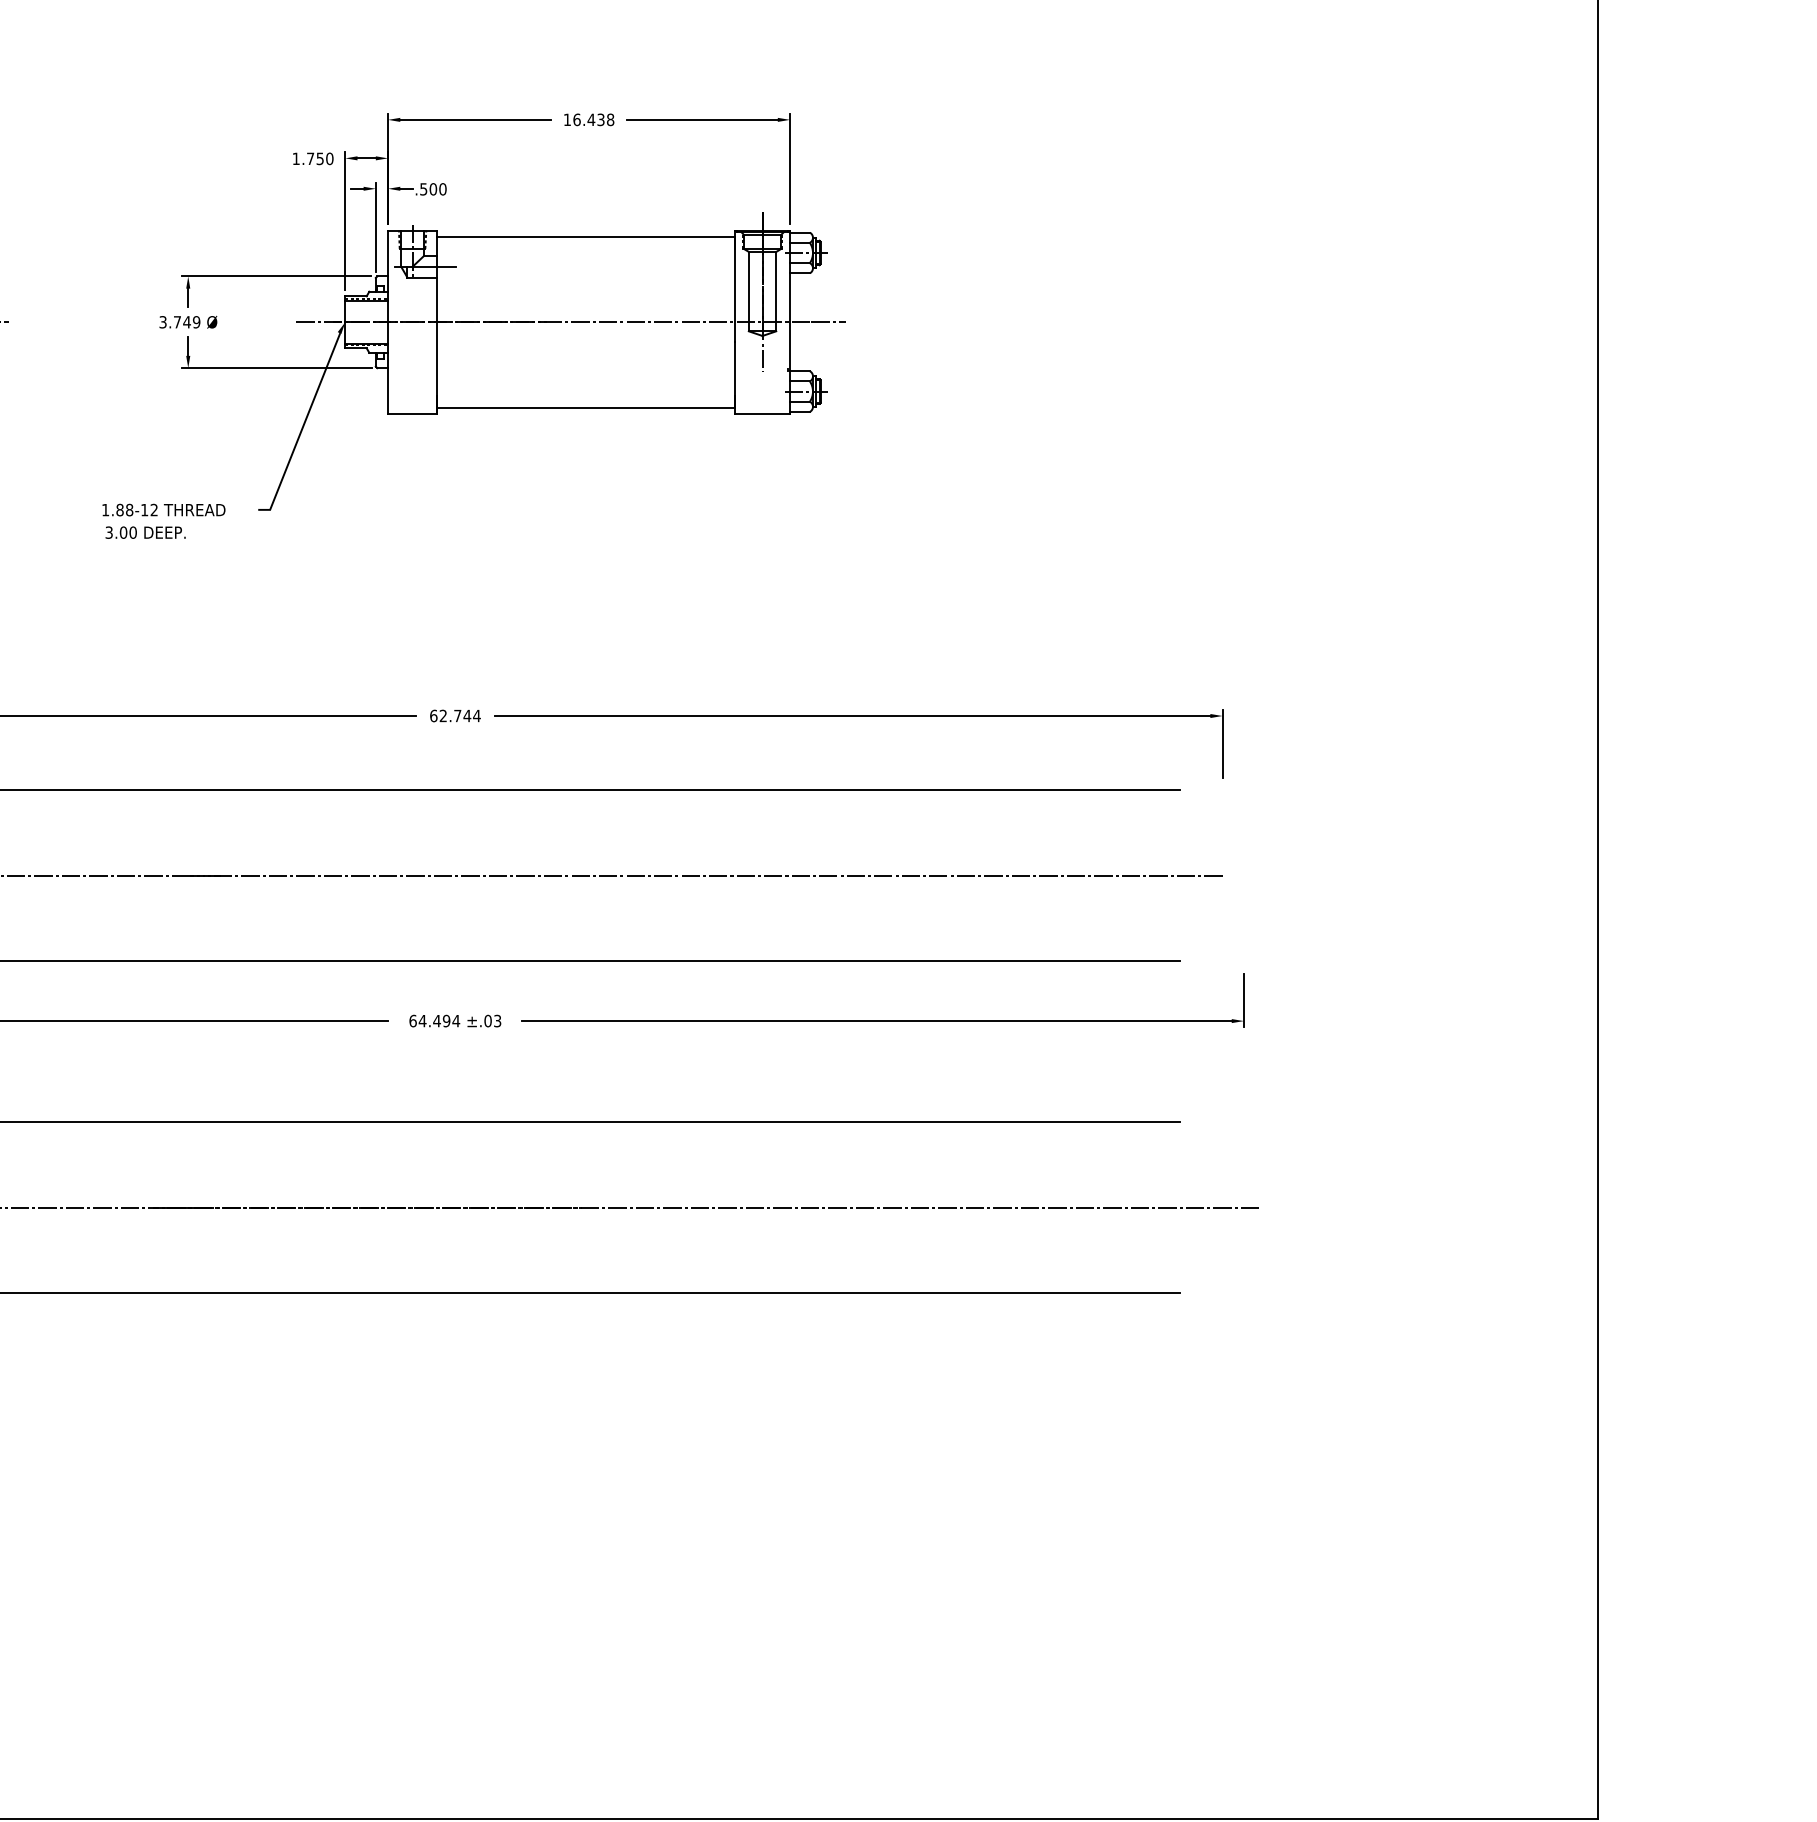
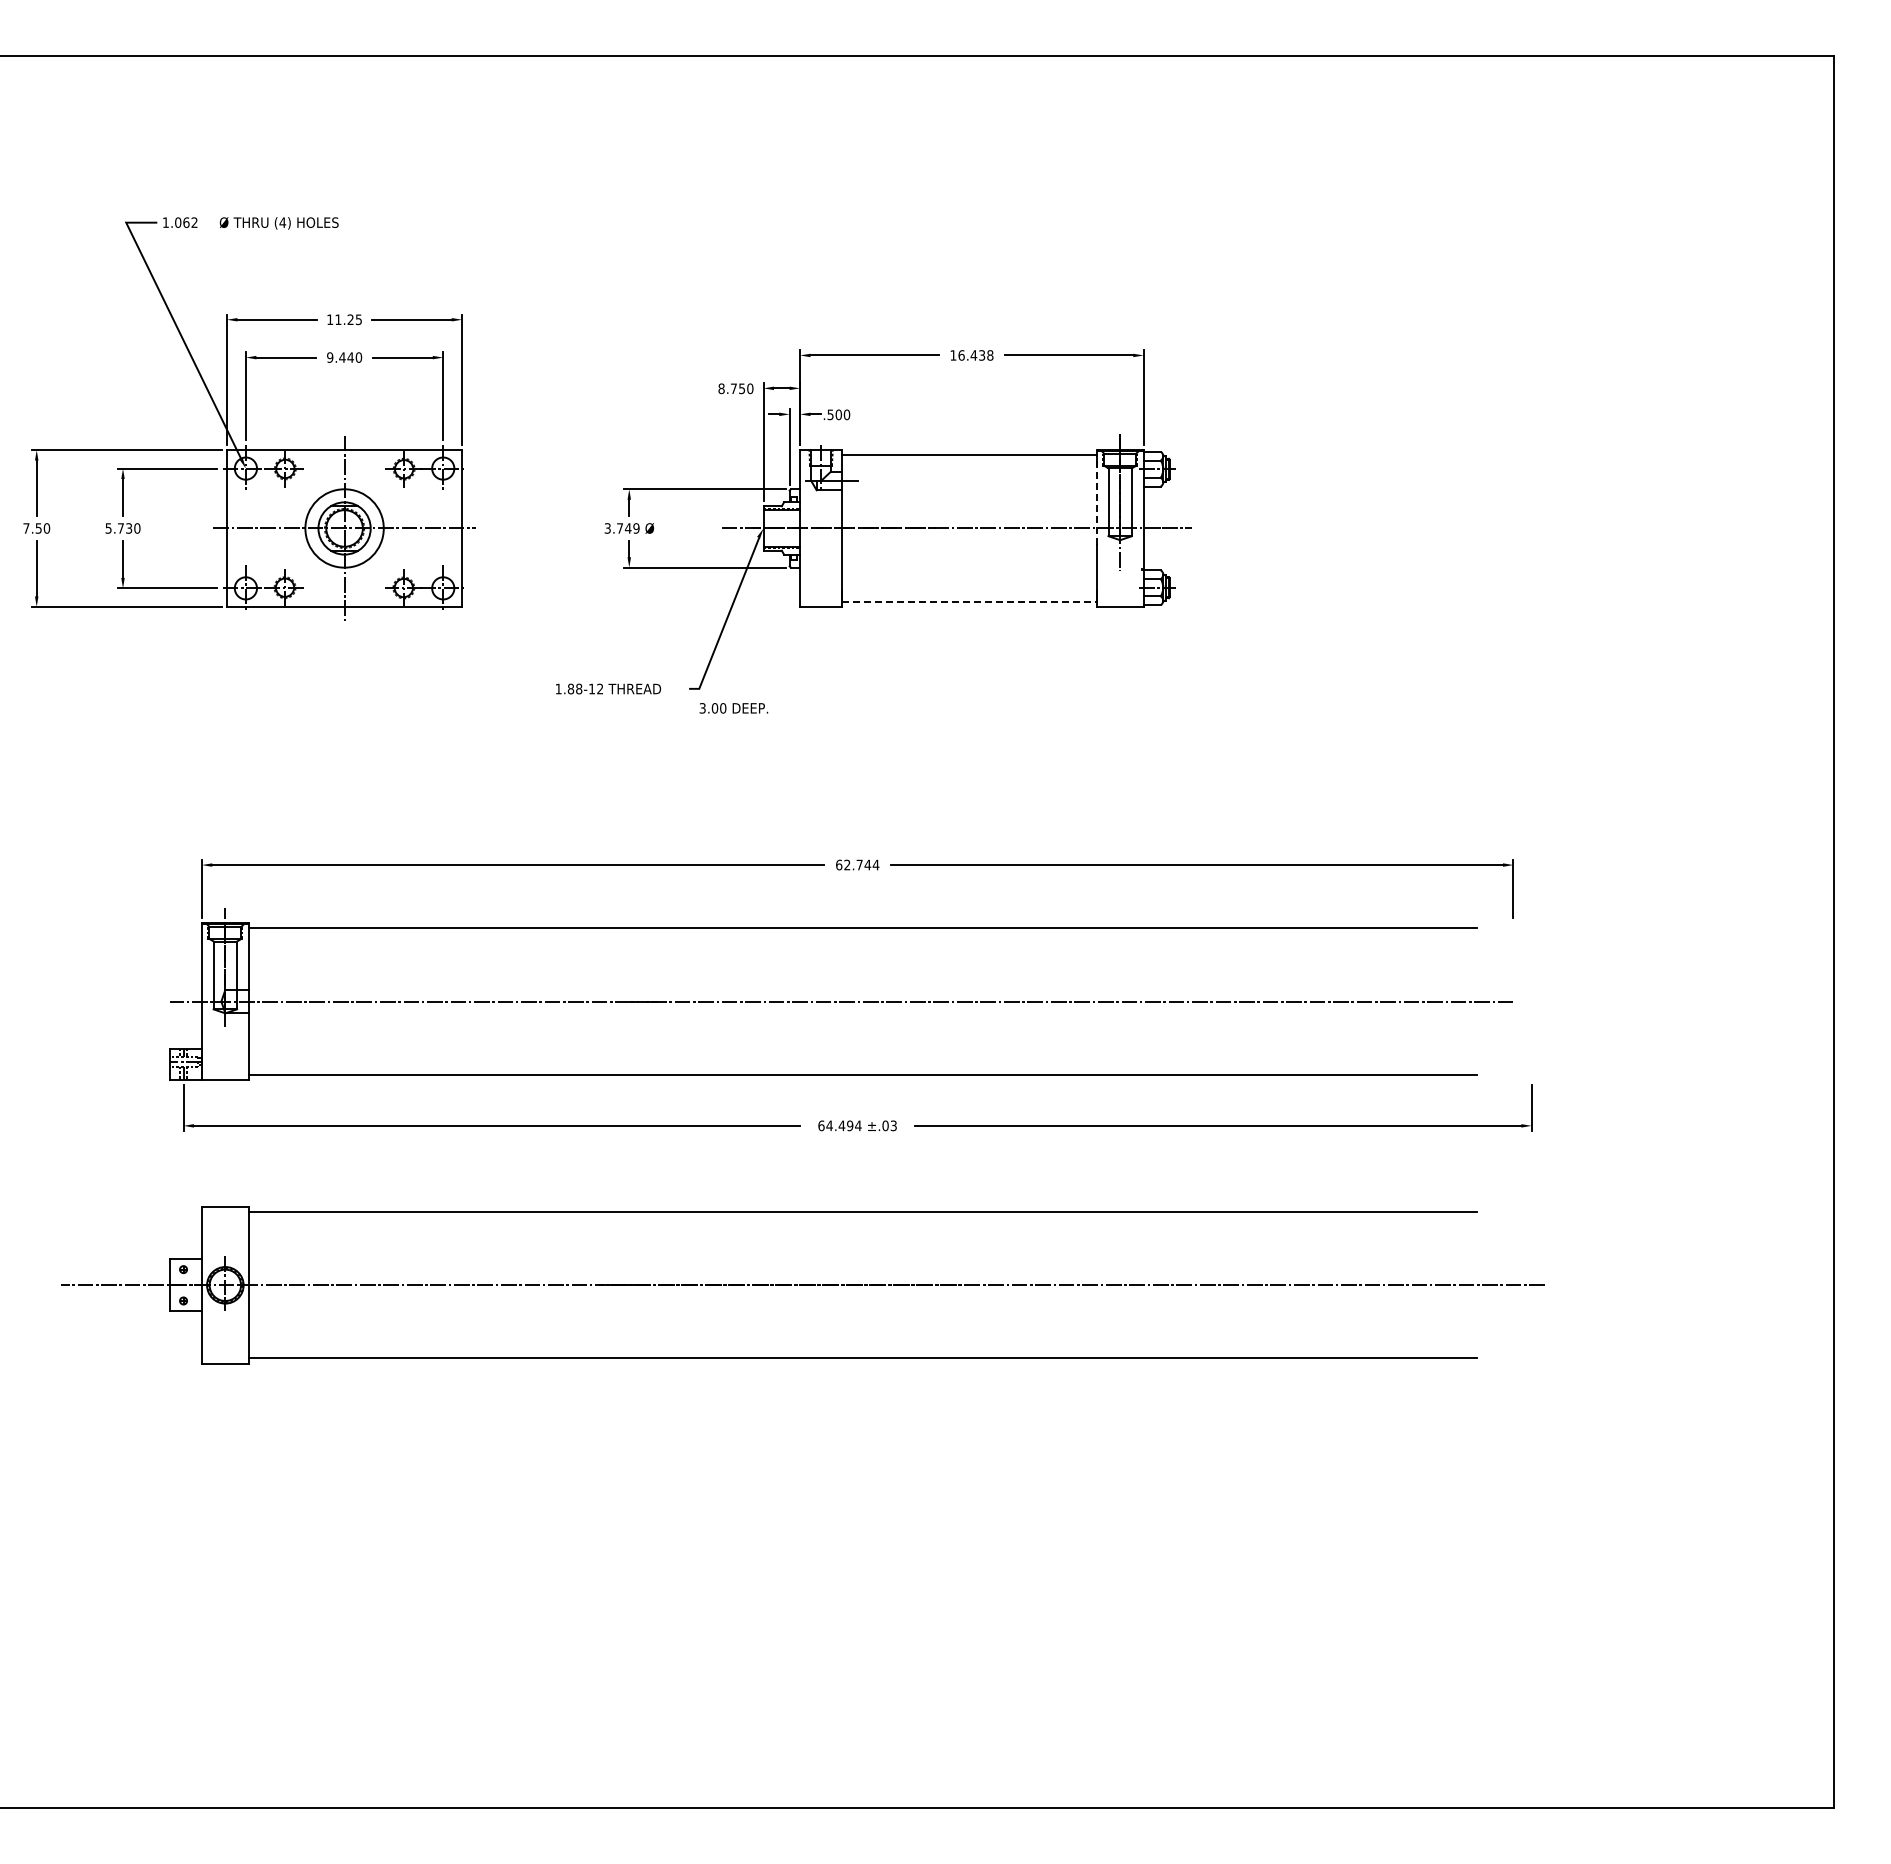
text: (296, 158) -> (721, 388), 1.750 -> 8.750
line: (734, 286) -> (1096, 497), solid -> dashed
line: (586, 407) -> (969, 601), solid -> dashed
text: (145, 532) -> (733, 708), moved

